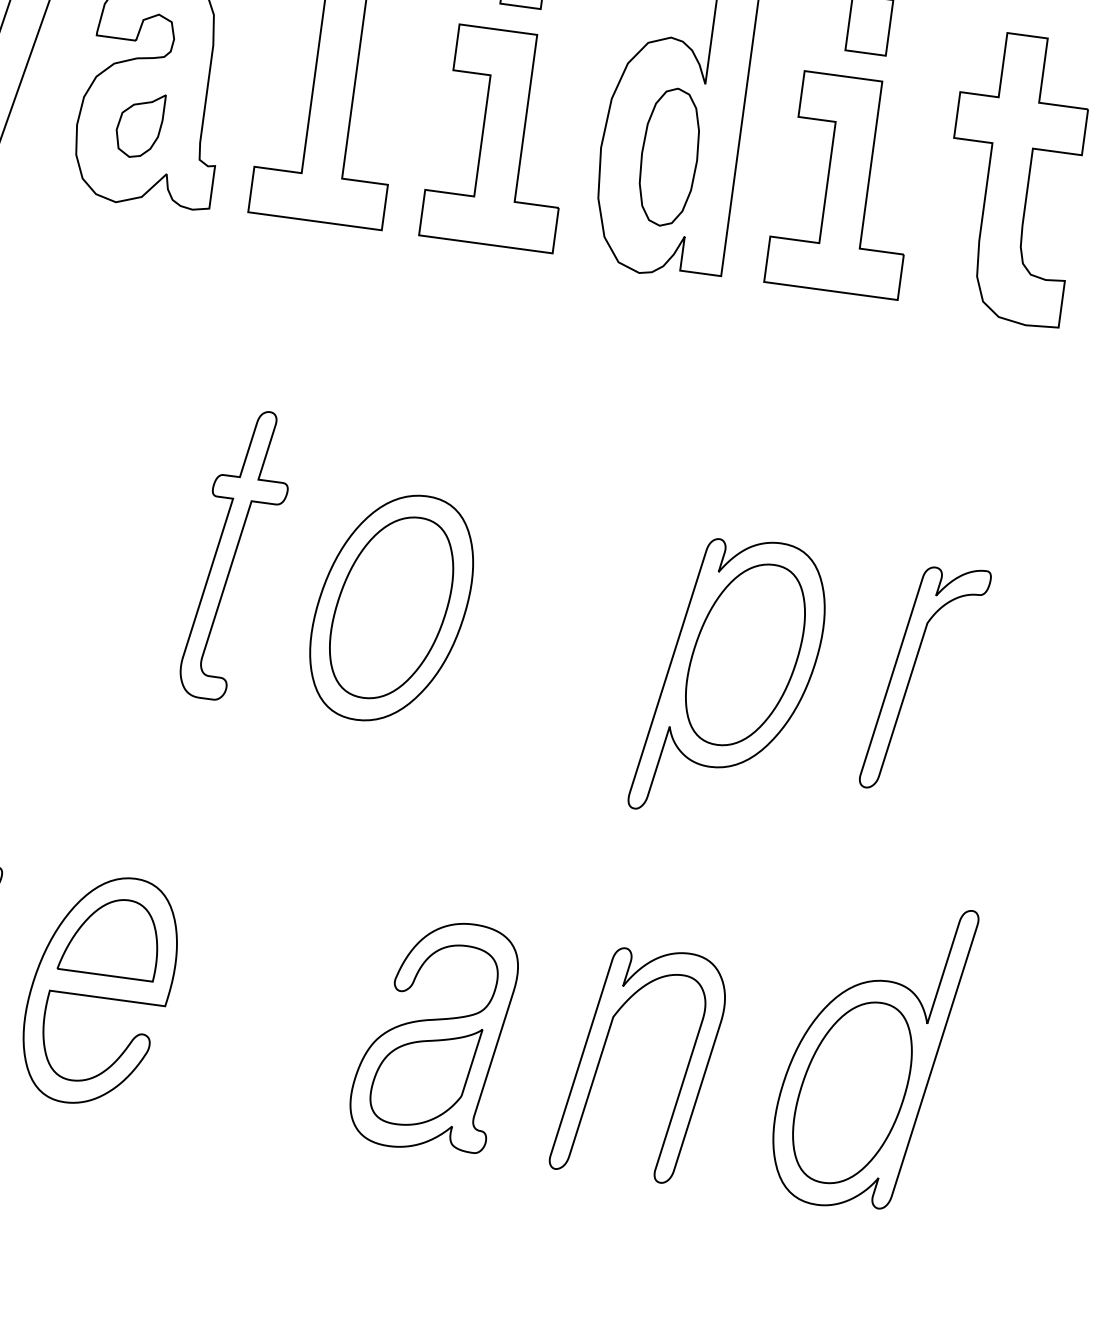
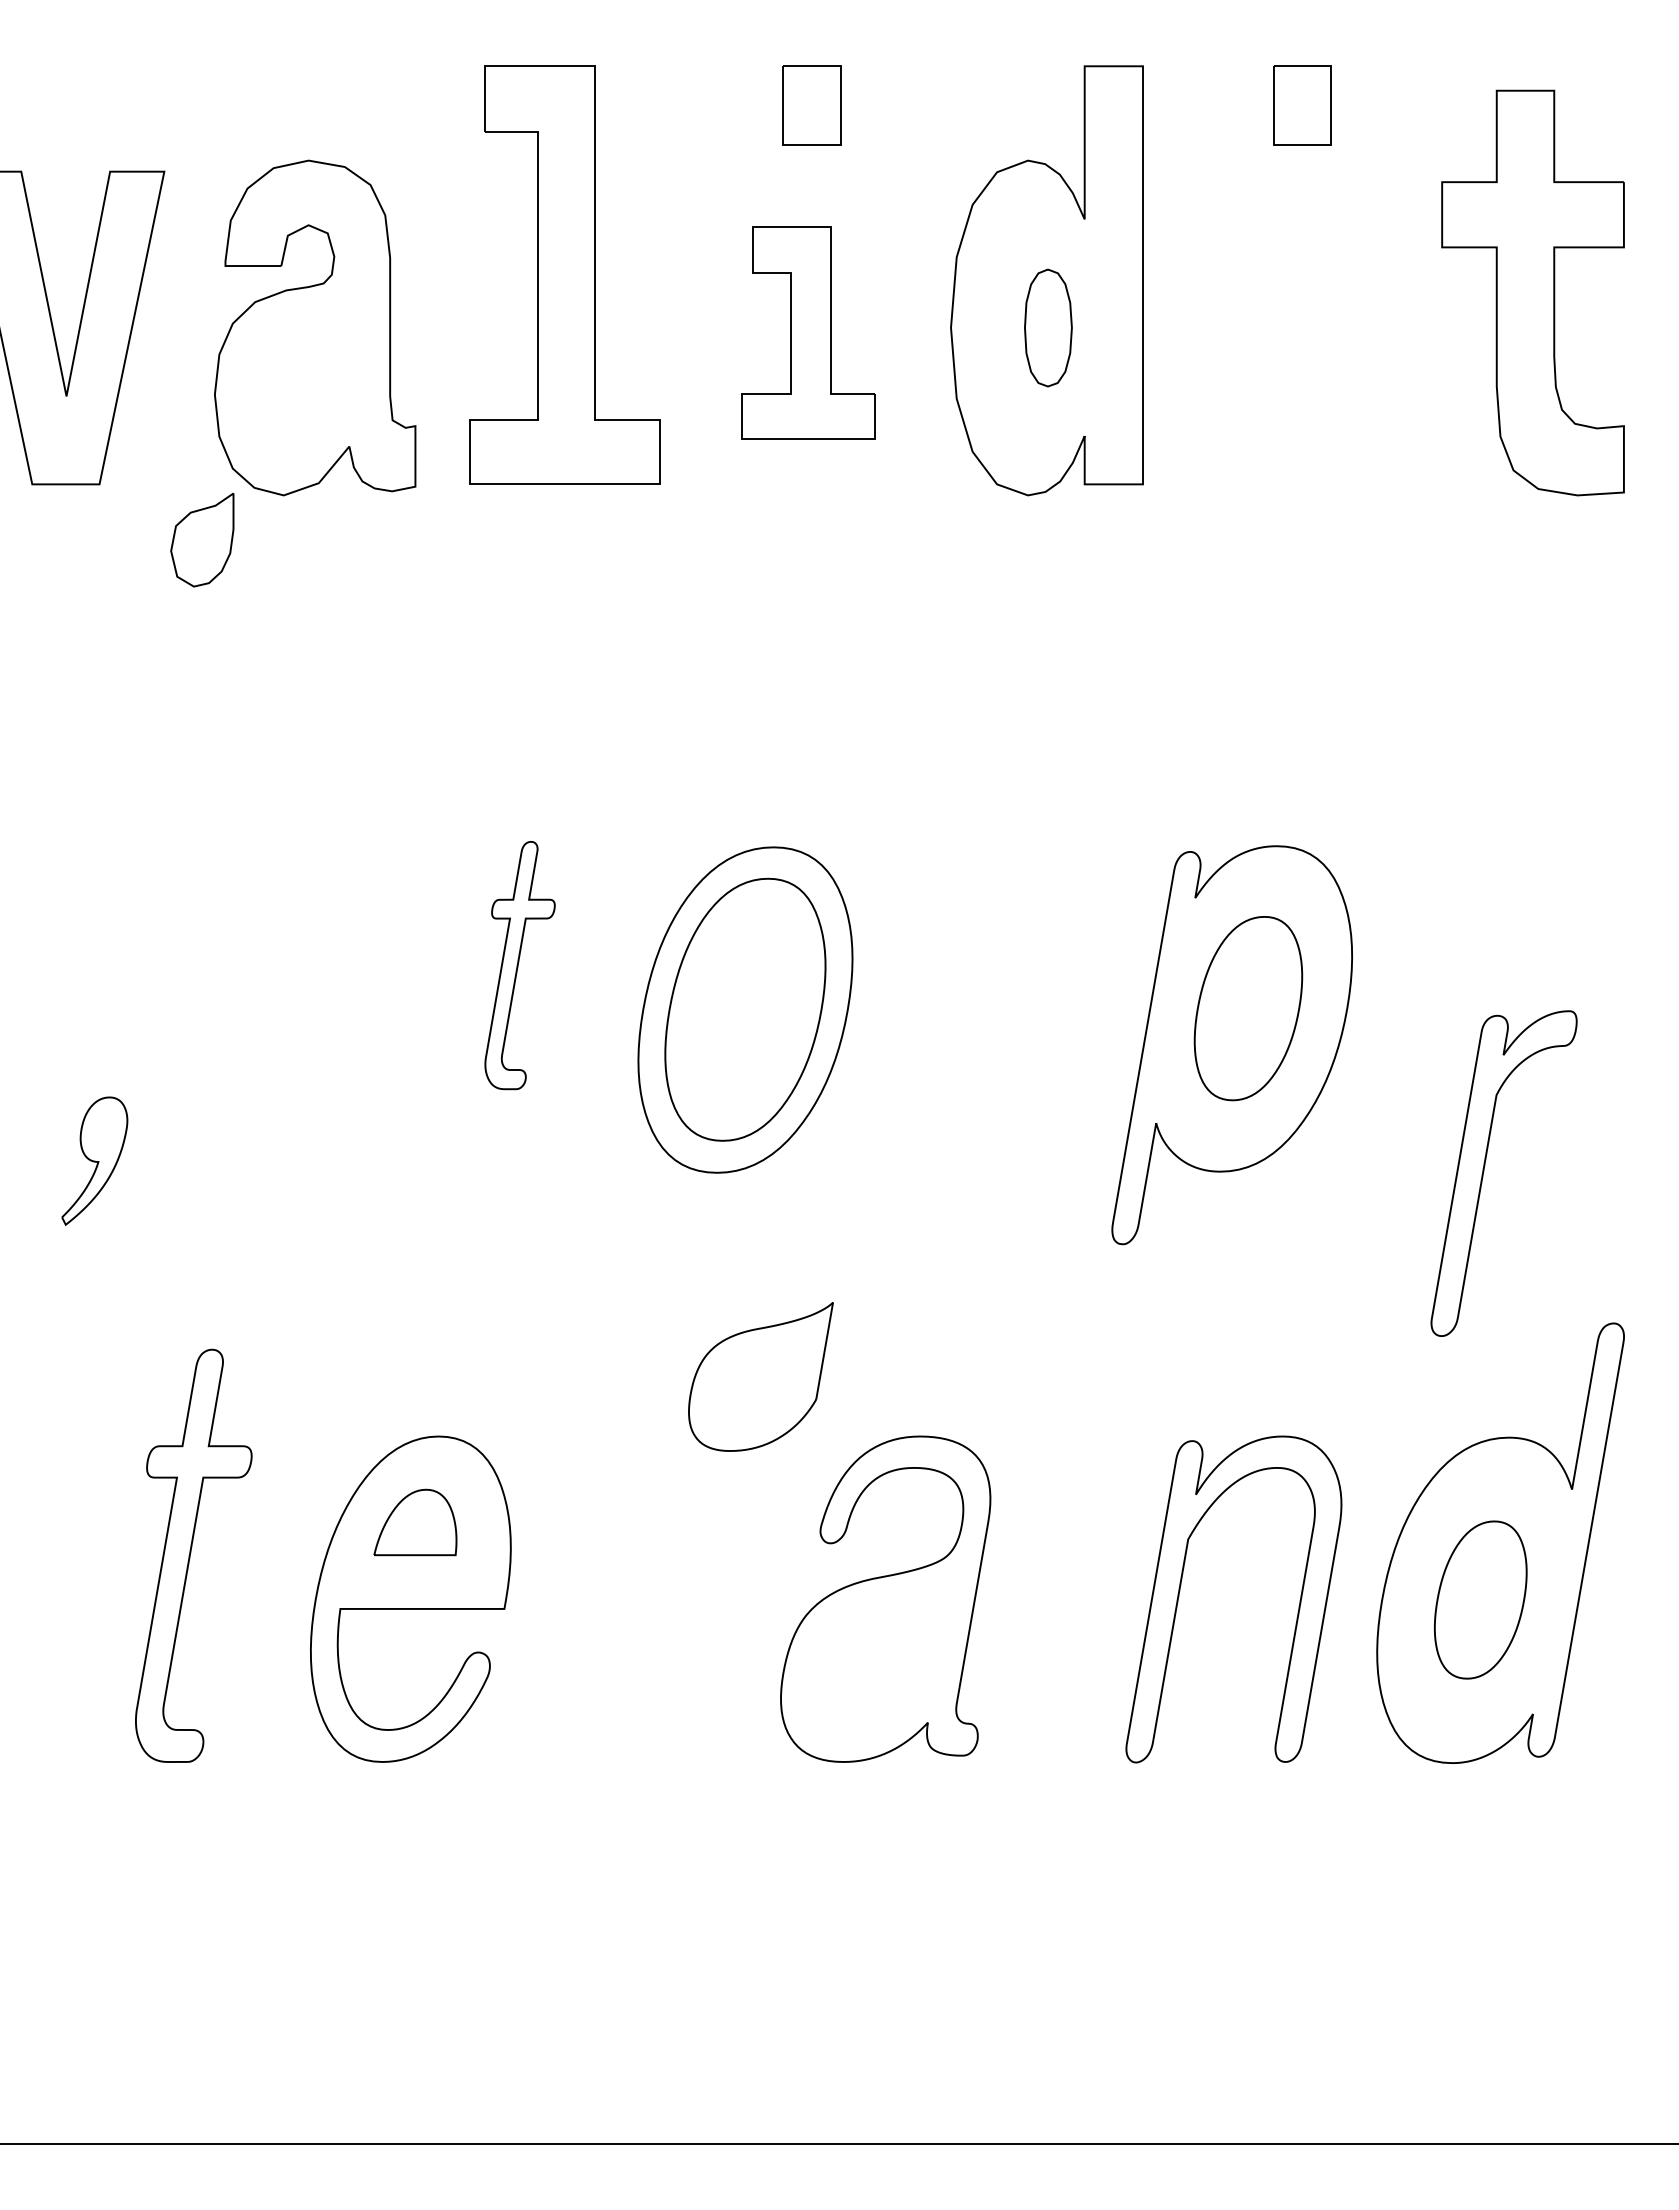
part: (139, 125) -> (202, 540), moved
part: (499, 137) -> (807, 332), size x0.7
part: (669, 156) -> (1048, 327), size x0.6
part: (844, 184) -> (1298, 332), removed
part: (237, 555) -> (519, 965), size x0.6
part: (745, 654) -> (1248, 1008), size x0.7
part: (911, 675) -> (1484, 1171), moved
part: (110, 937) -> (415, 1522), size x0.6
part: (602, 1052) -> (1180, 1591), moved
part: (424, 1074) -> (760, 1376), moved
part: (852, 1092) -> (1480, 1599), size x0.6

